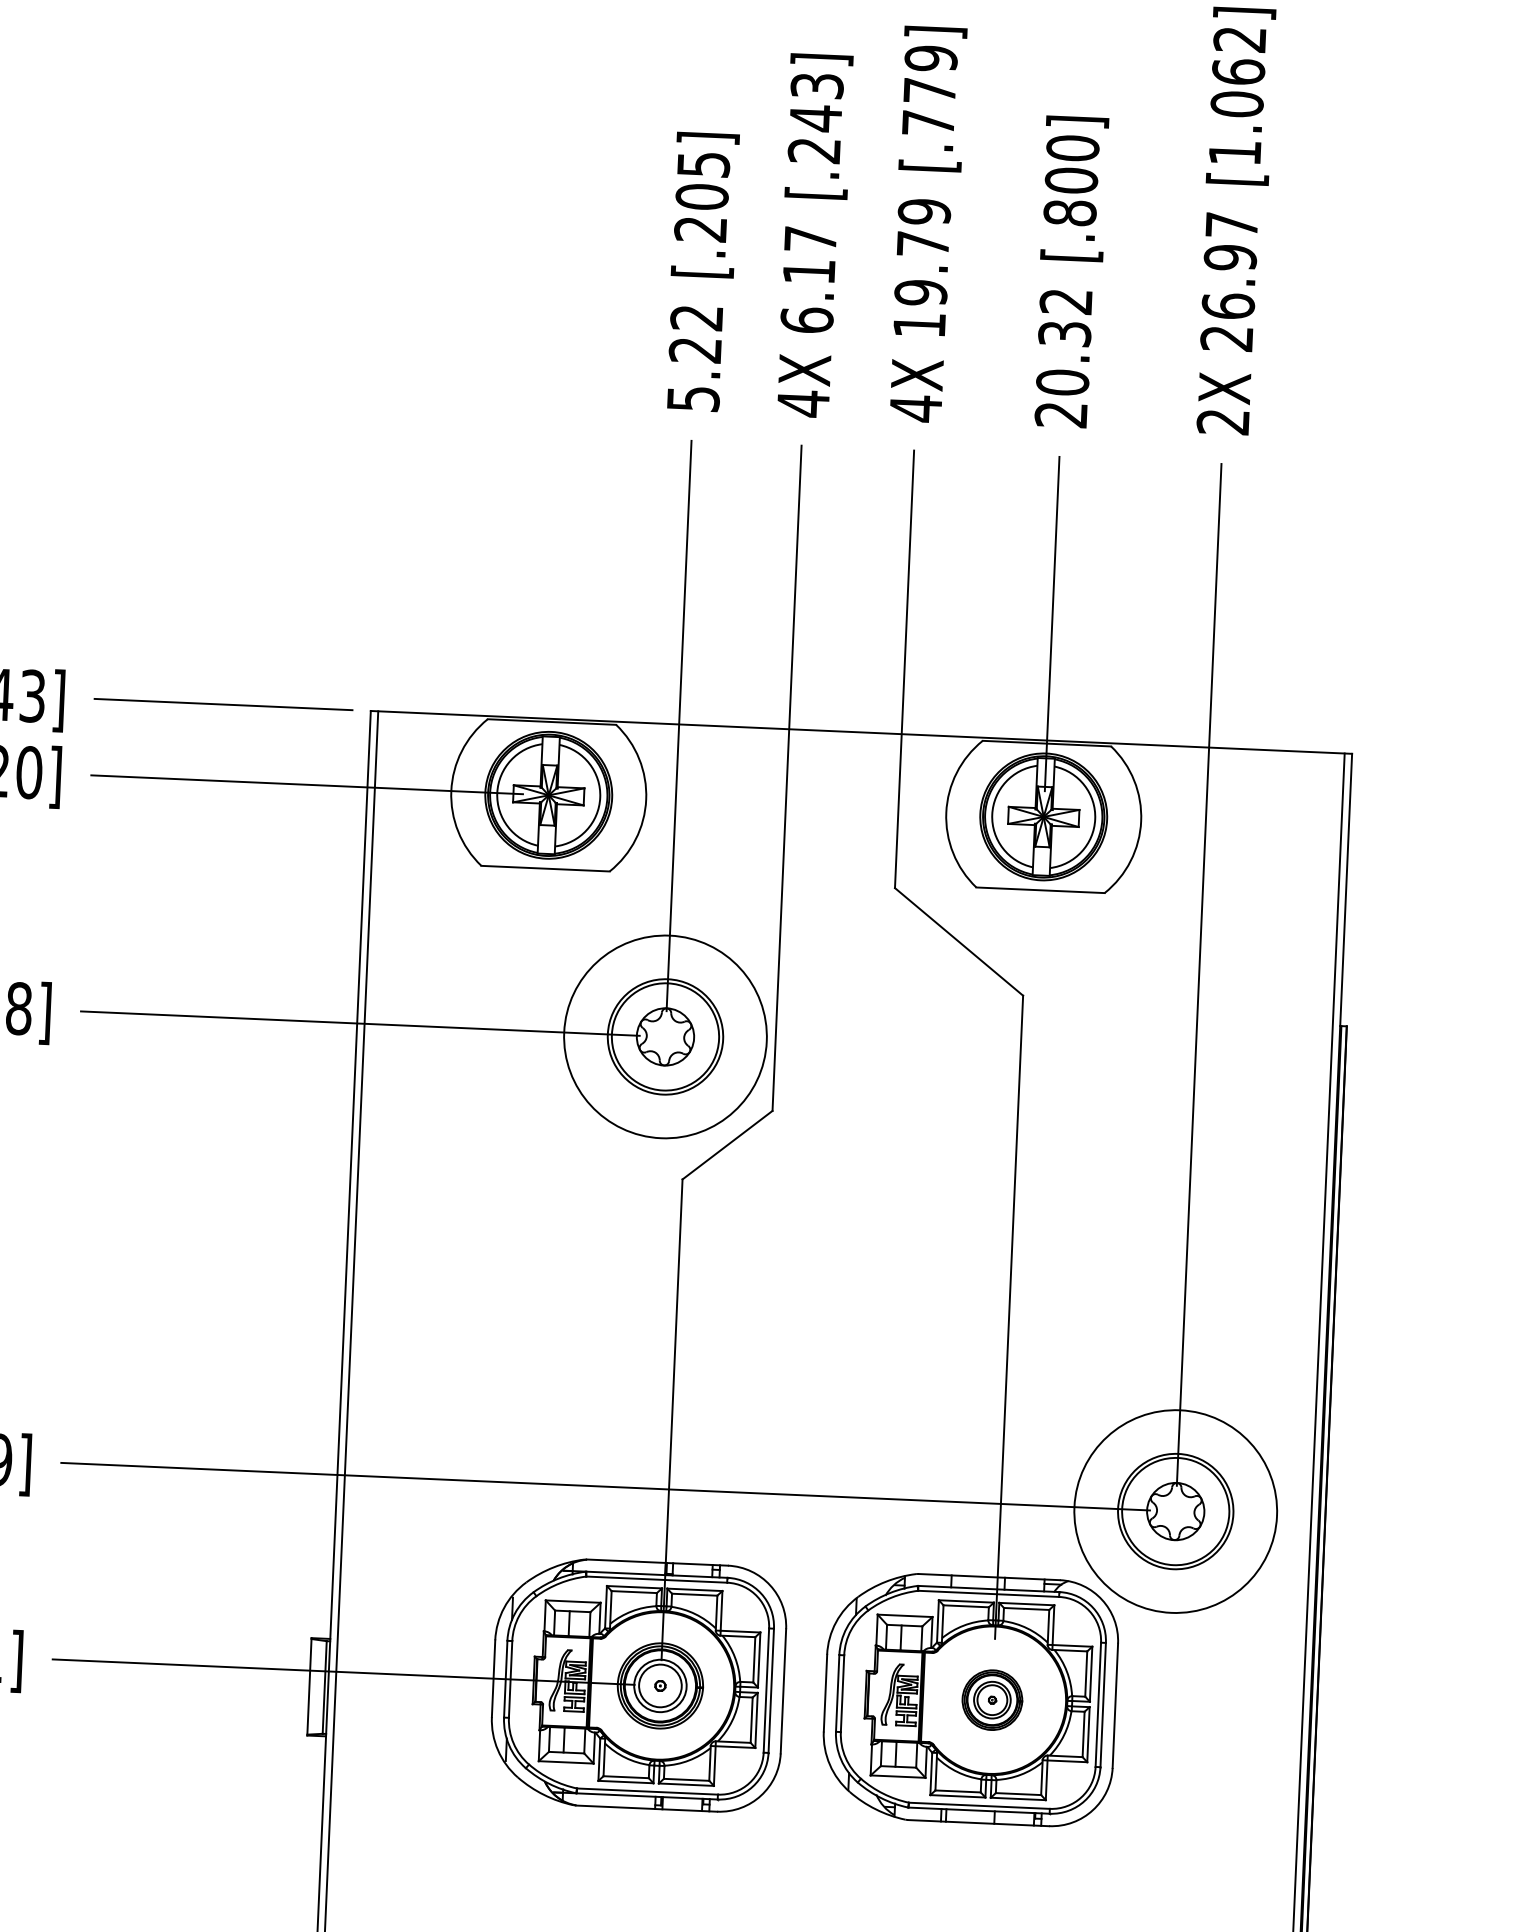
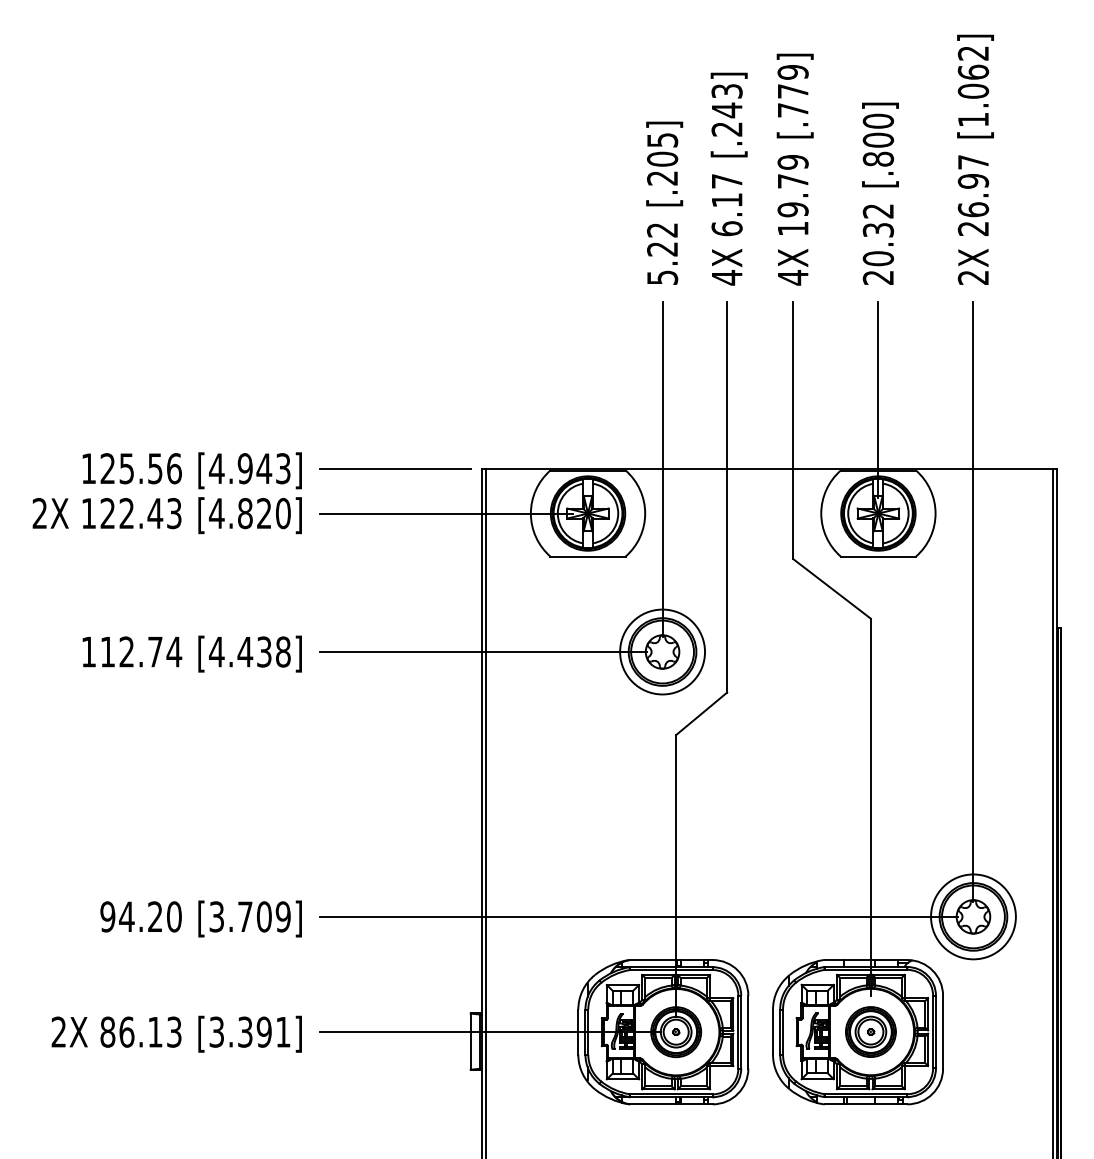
circle: (665, 1036) -> (662, 651), size x0.71
circle: (1175, 1510) -> (973, 916), size x0.71
part: (991, 1699) -> (870, 1031), size x1.43

